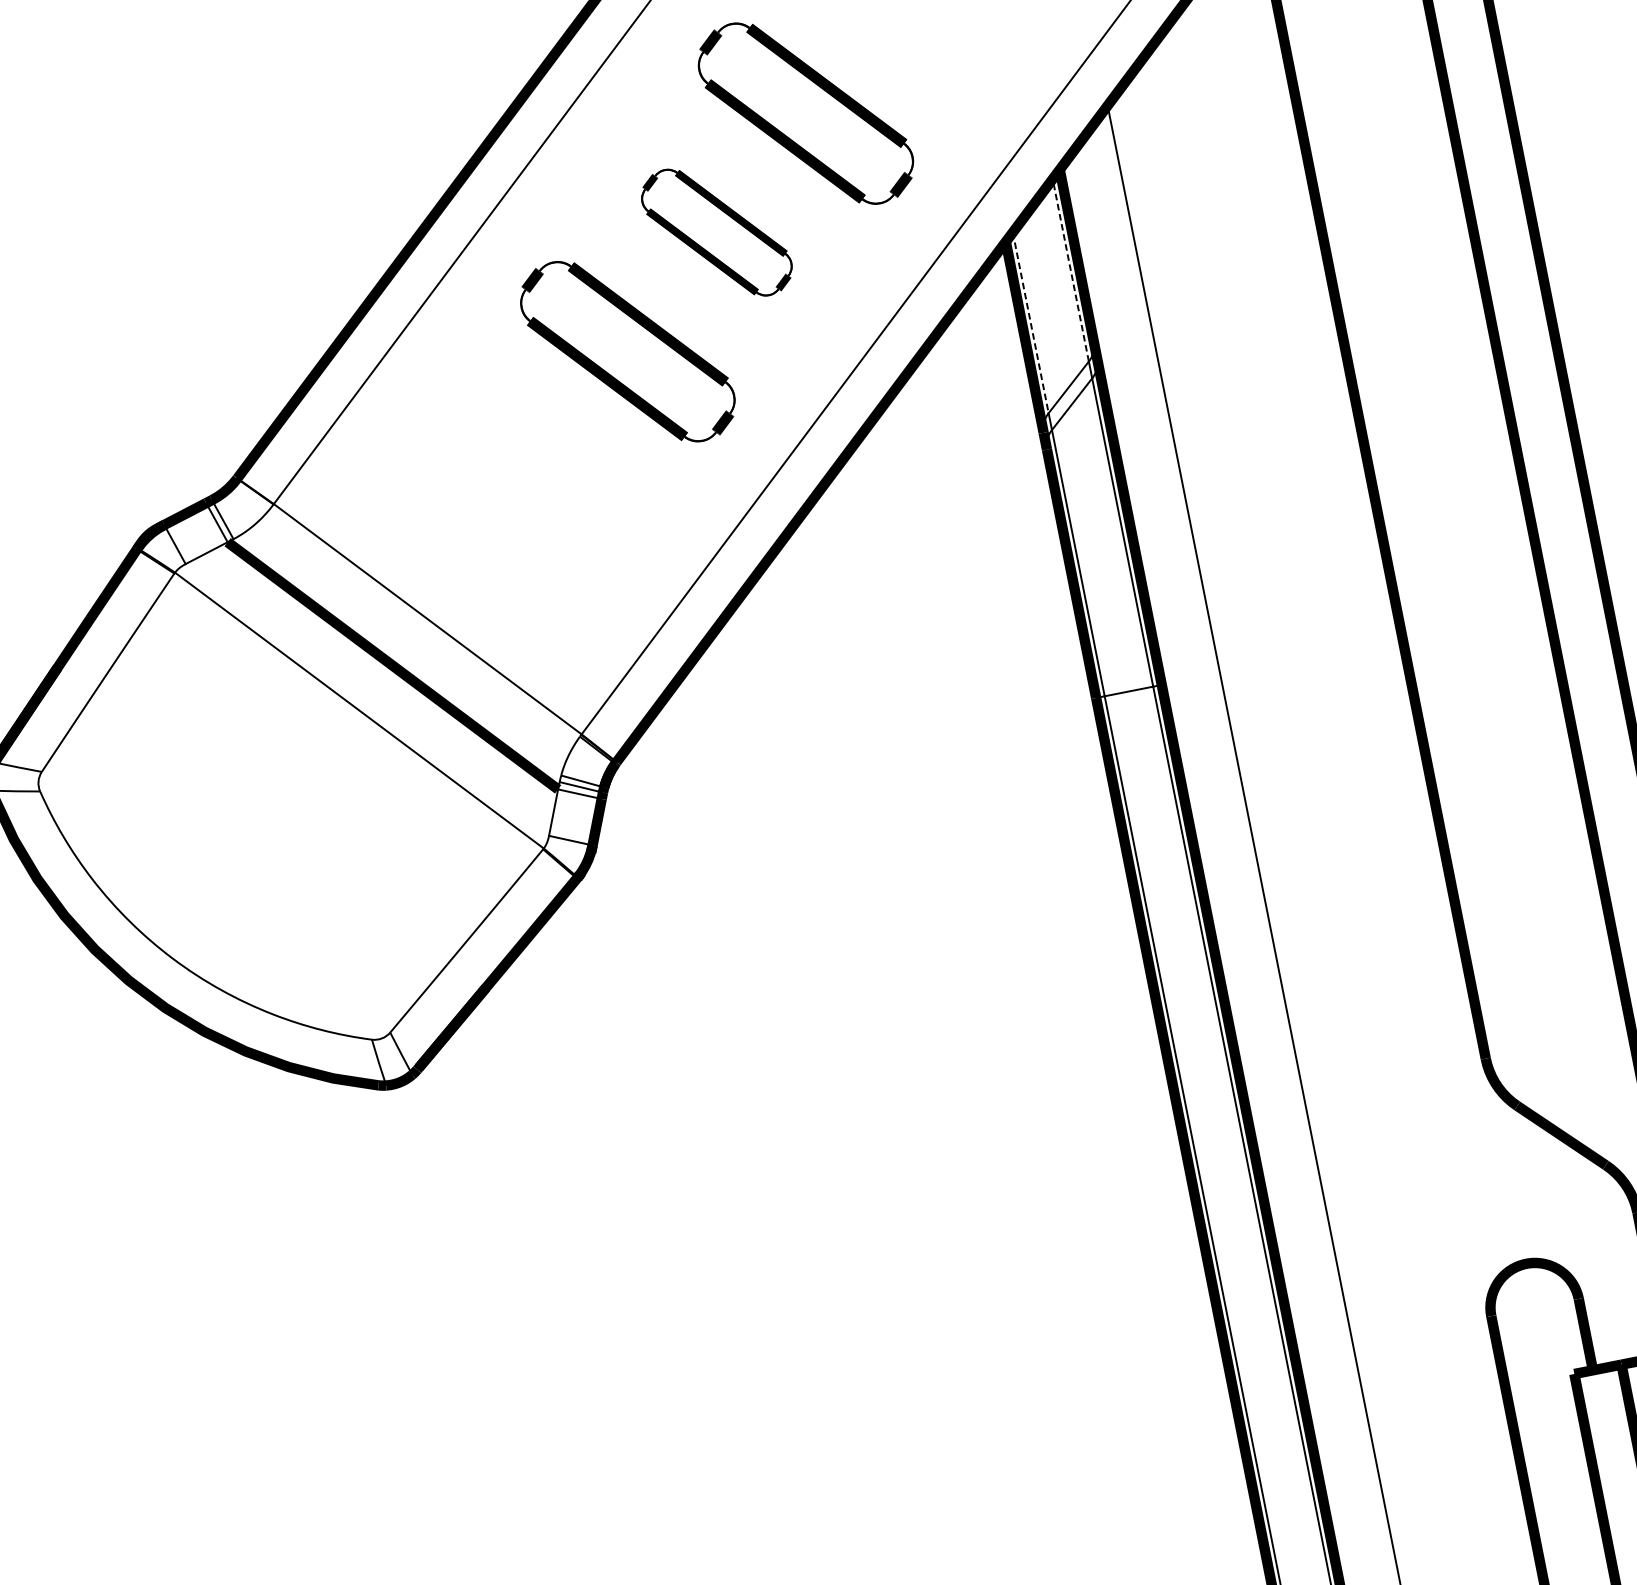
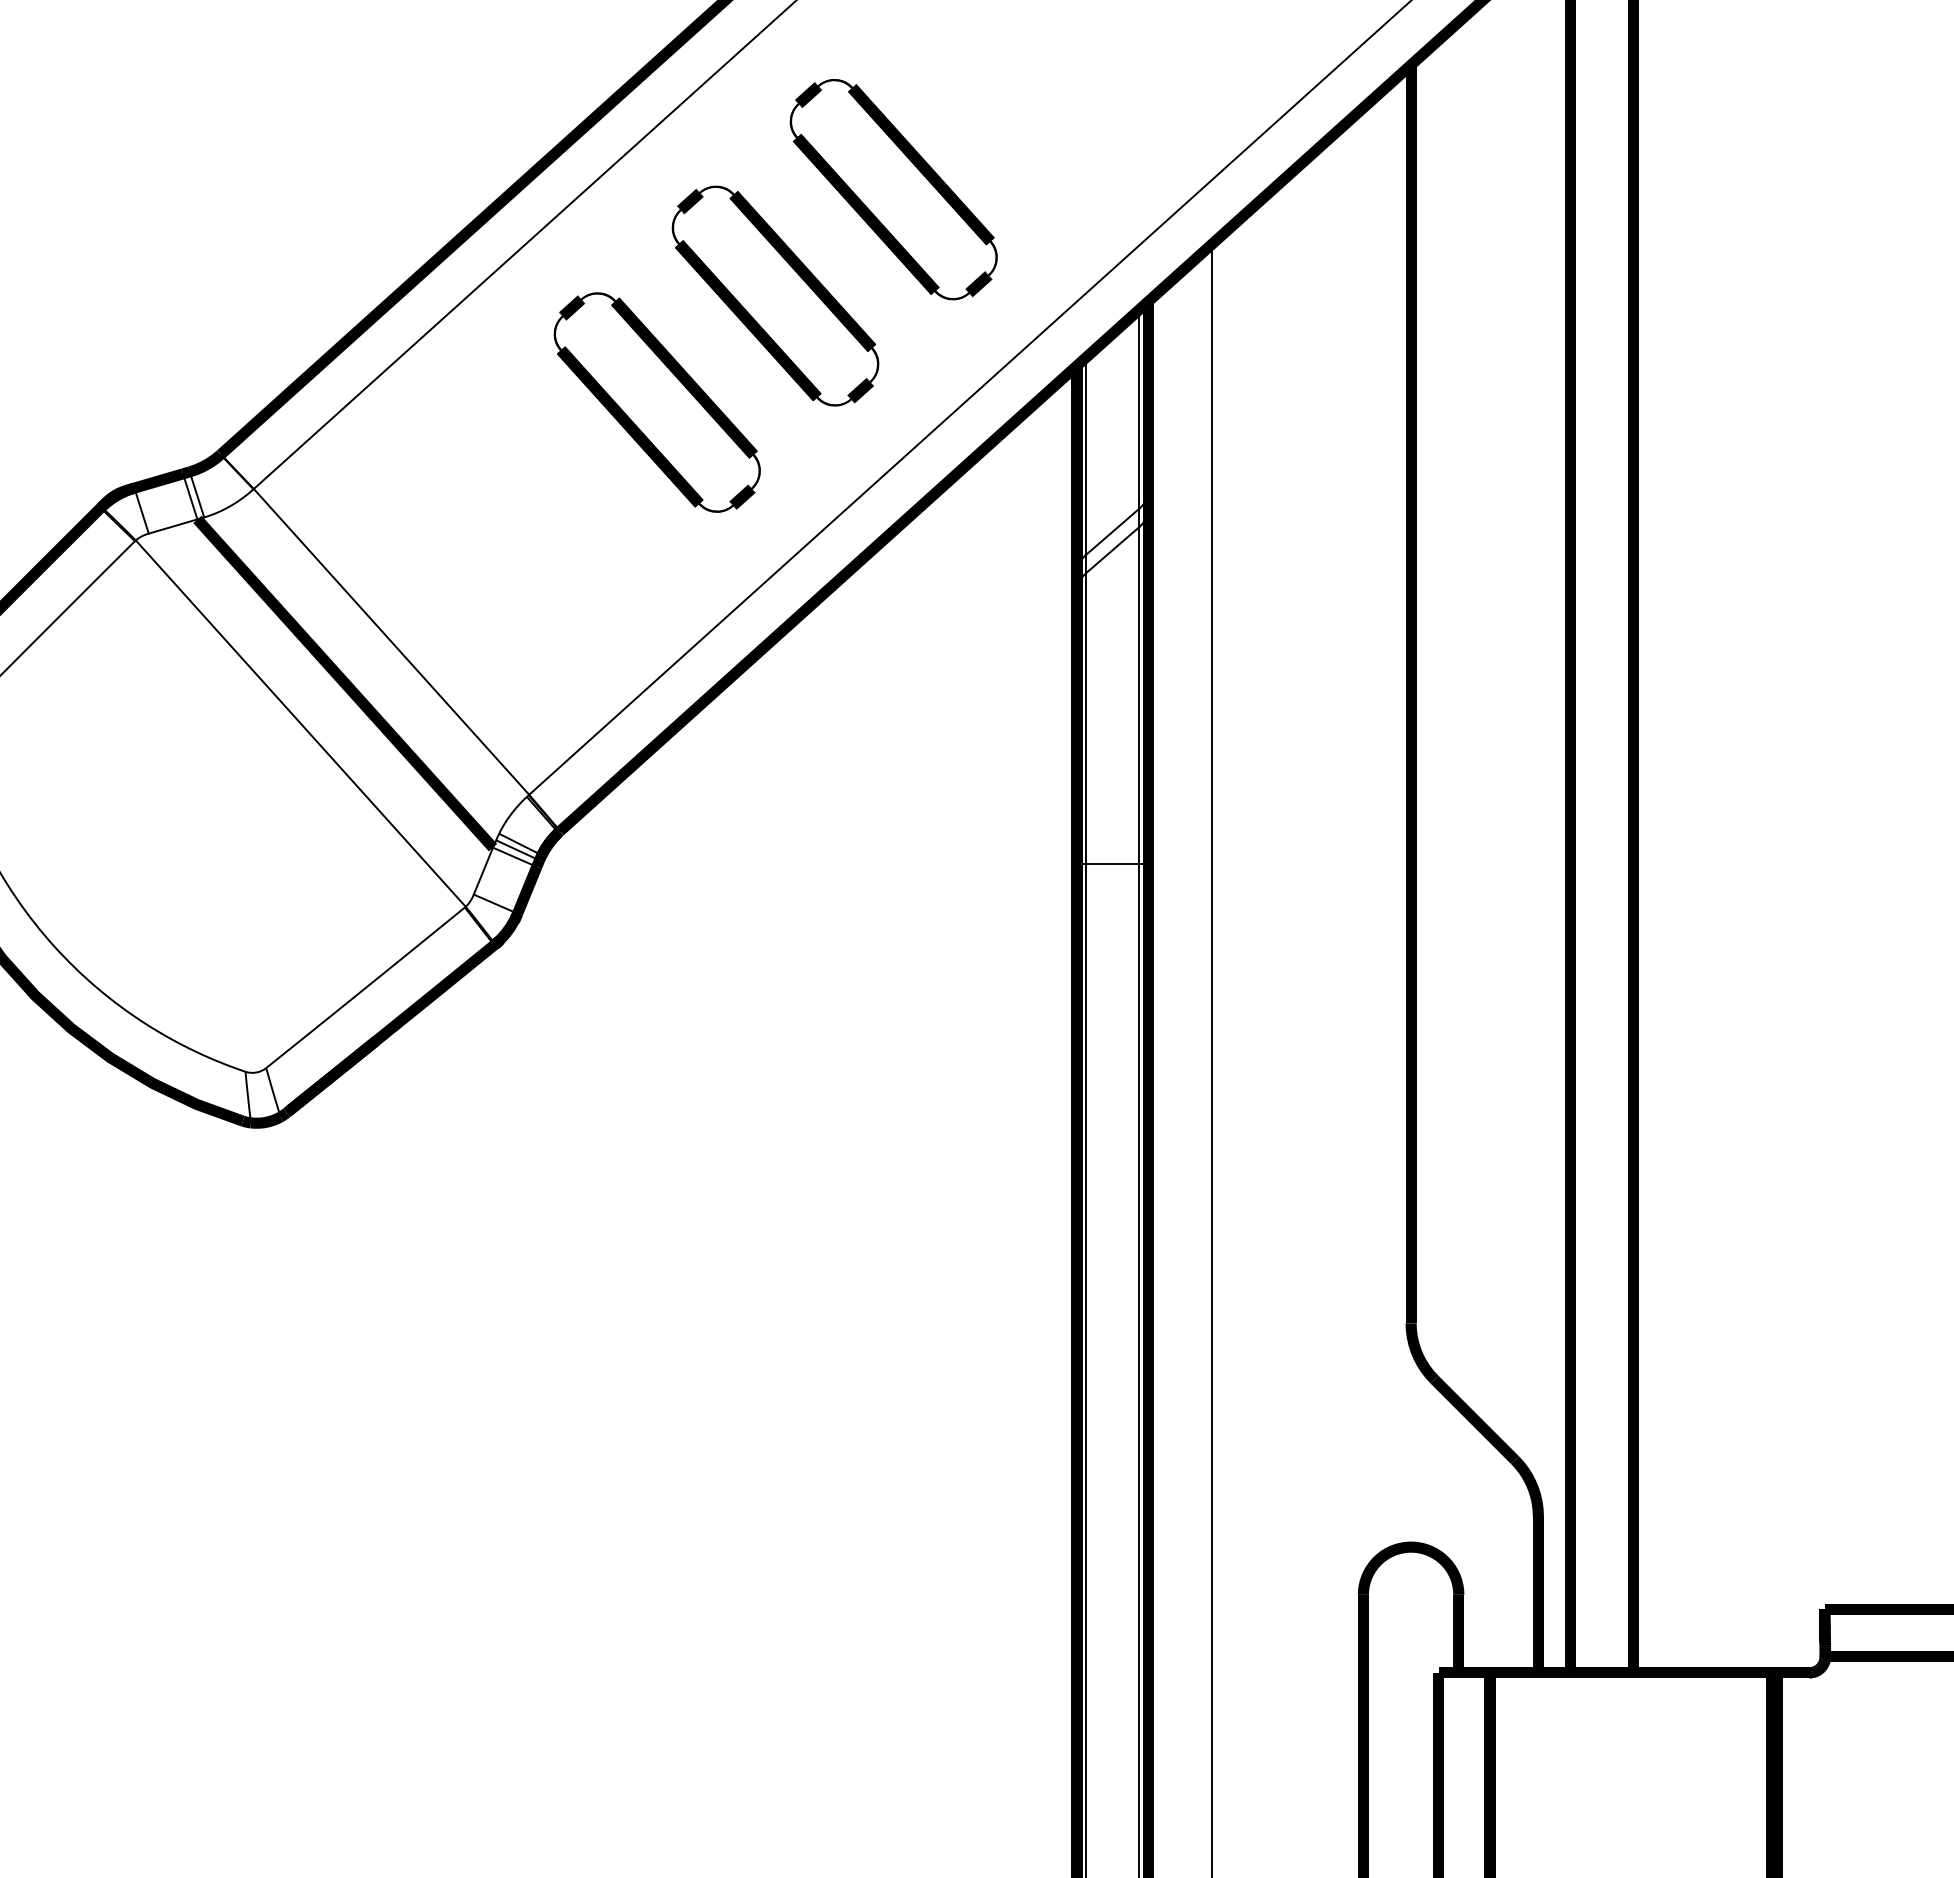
part: (716, 232) -> (775, 295), size x1.43
line: (1071, 270) -> (1139, 409), dashed -> solid
line: (1031, 323) -> (1086, 456), dashed -> solid

